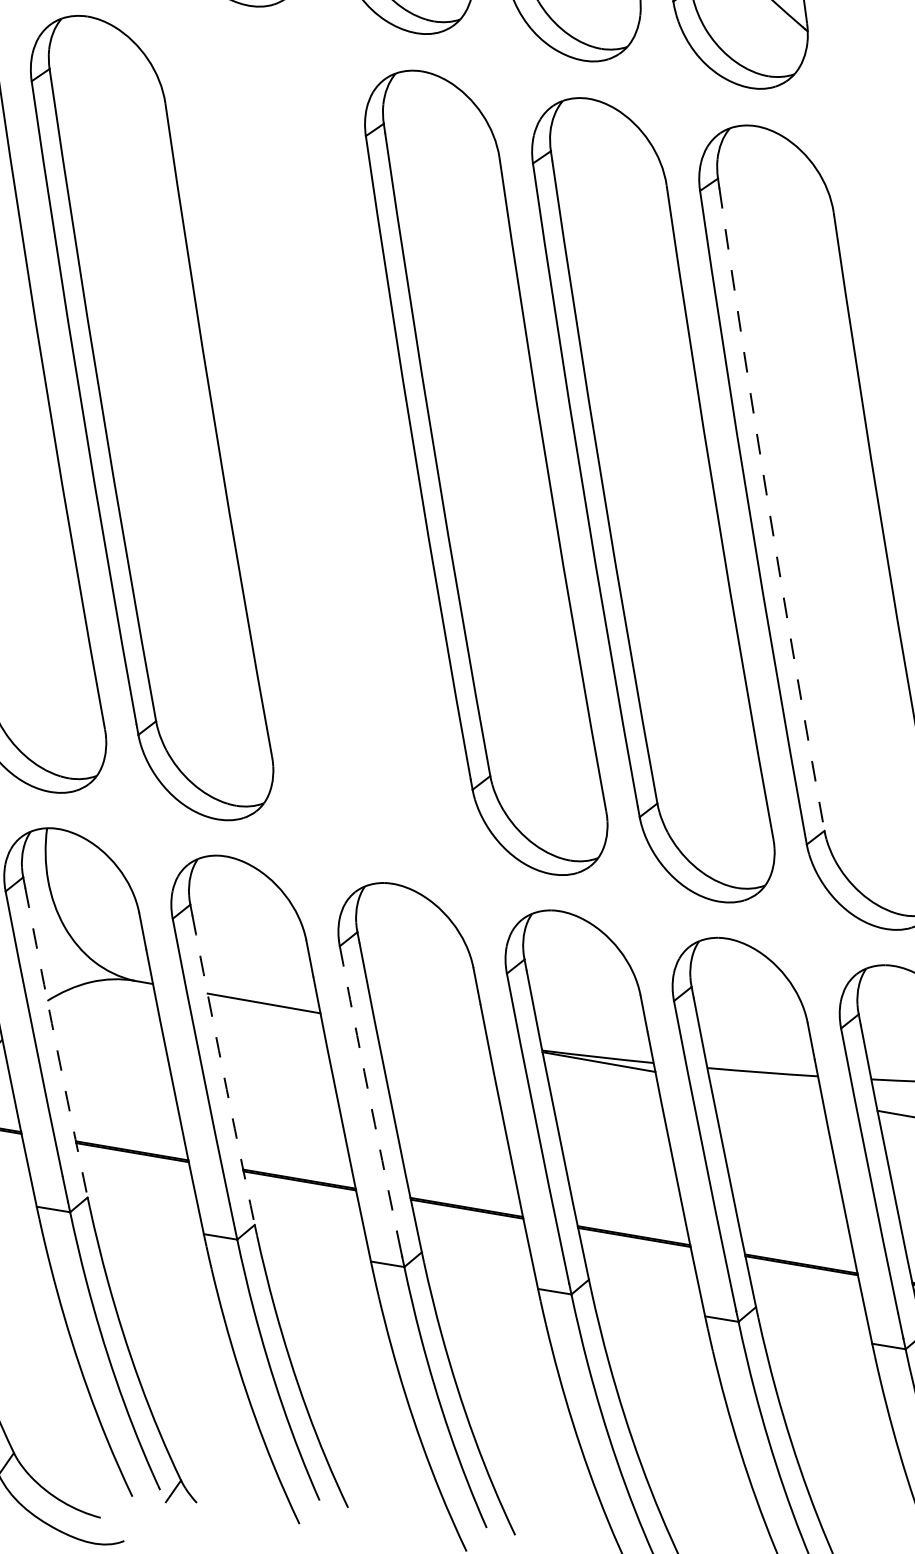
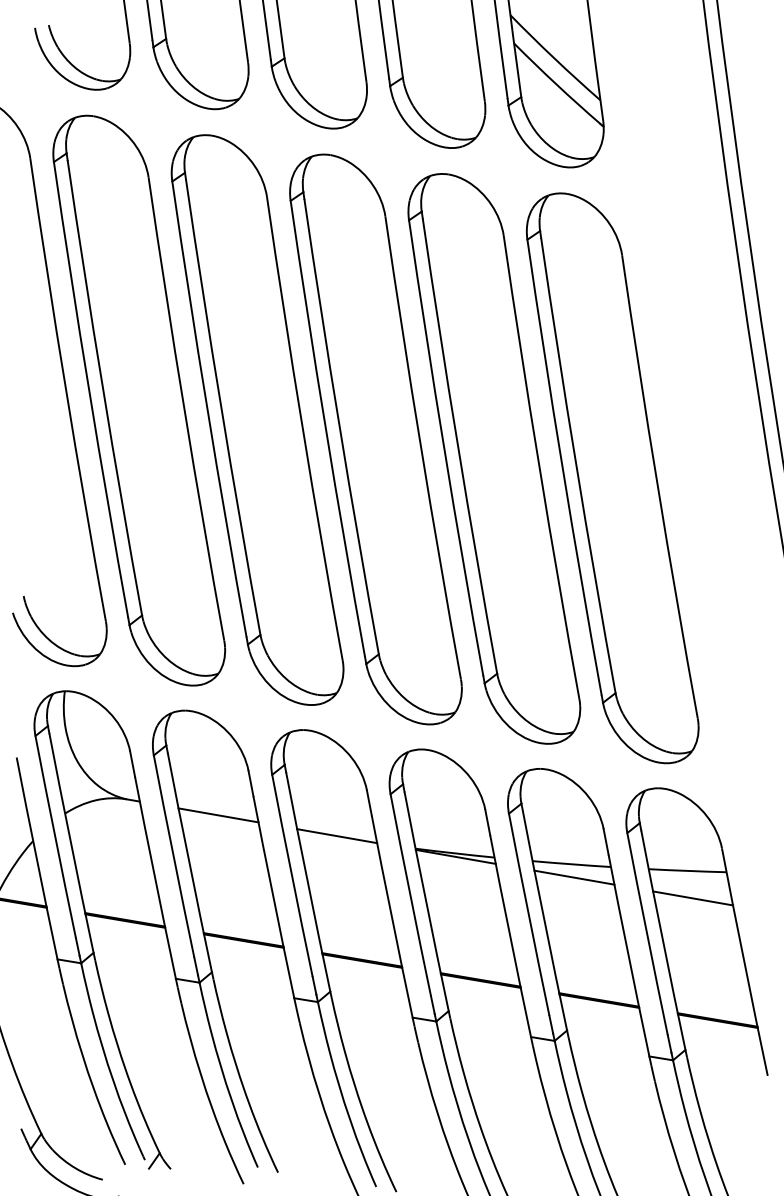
part: (319, 444) -> (257, 419), added
arc: (769, 509) -> (576, 465), dashed -> solid
line: (431, 1033) -> (337, 836), added
arc: (56, 1043) -> (71, 843), dashed -> solid
arc: (223, 1069) -> (189, 862), dashed -> solid
arc: (368, 1089) -> (292, 876), dashed -> solid
line: (766, 1091) -> (574, 877), added

